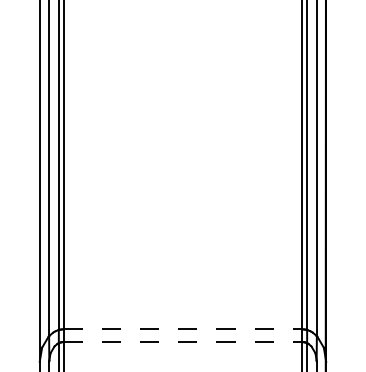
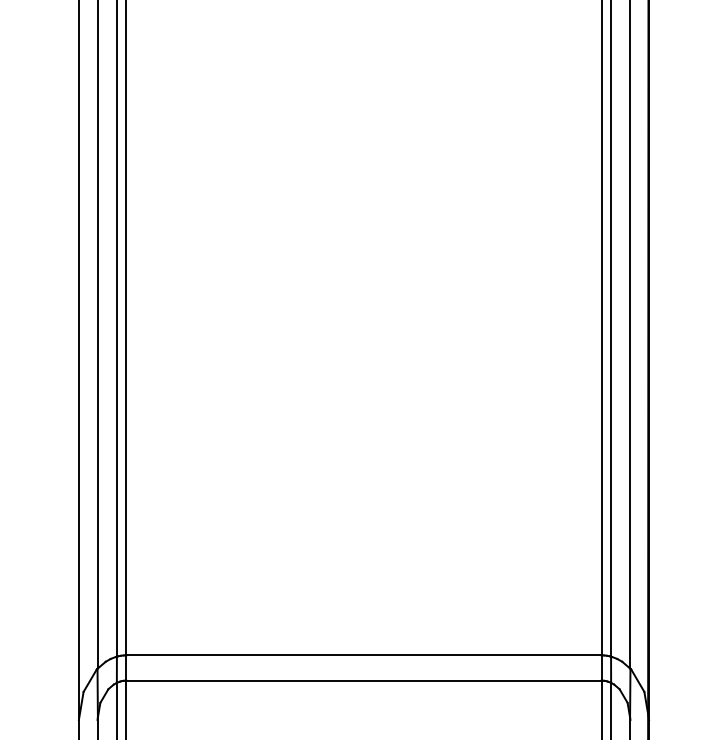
line: (183, 329) -> (364, 655), dashed -> solid
line: (183, 342) -> (364, 681), dashed -> solid

